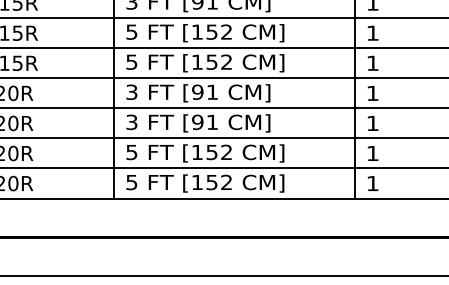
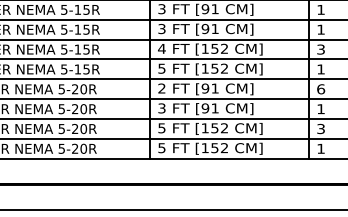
text: (131, 31) -> (161, 48), 5 -> 4
text: (371, 33) -> (320, 49), 1 -> 3
text: (131, 92) -> (161, 88), 3 -> 2
text: (373, 93) -> (321, 89), 1 -> 6
text: (371, 152) -> (320, 128), 1 -> 3

